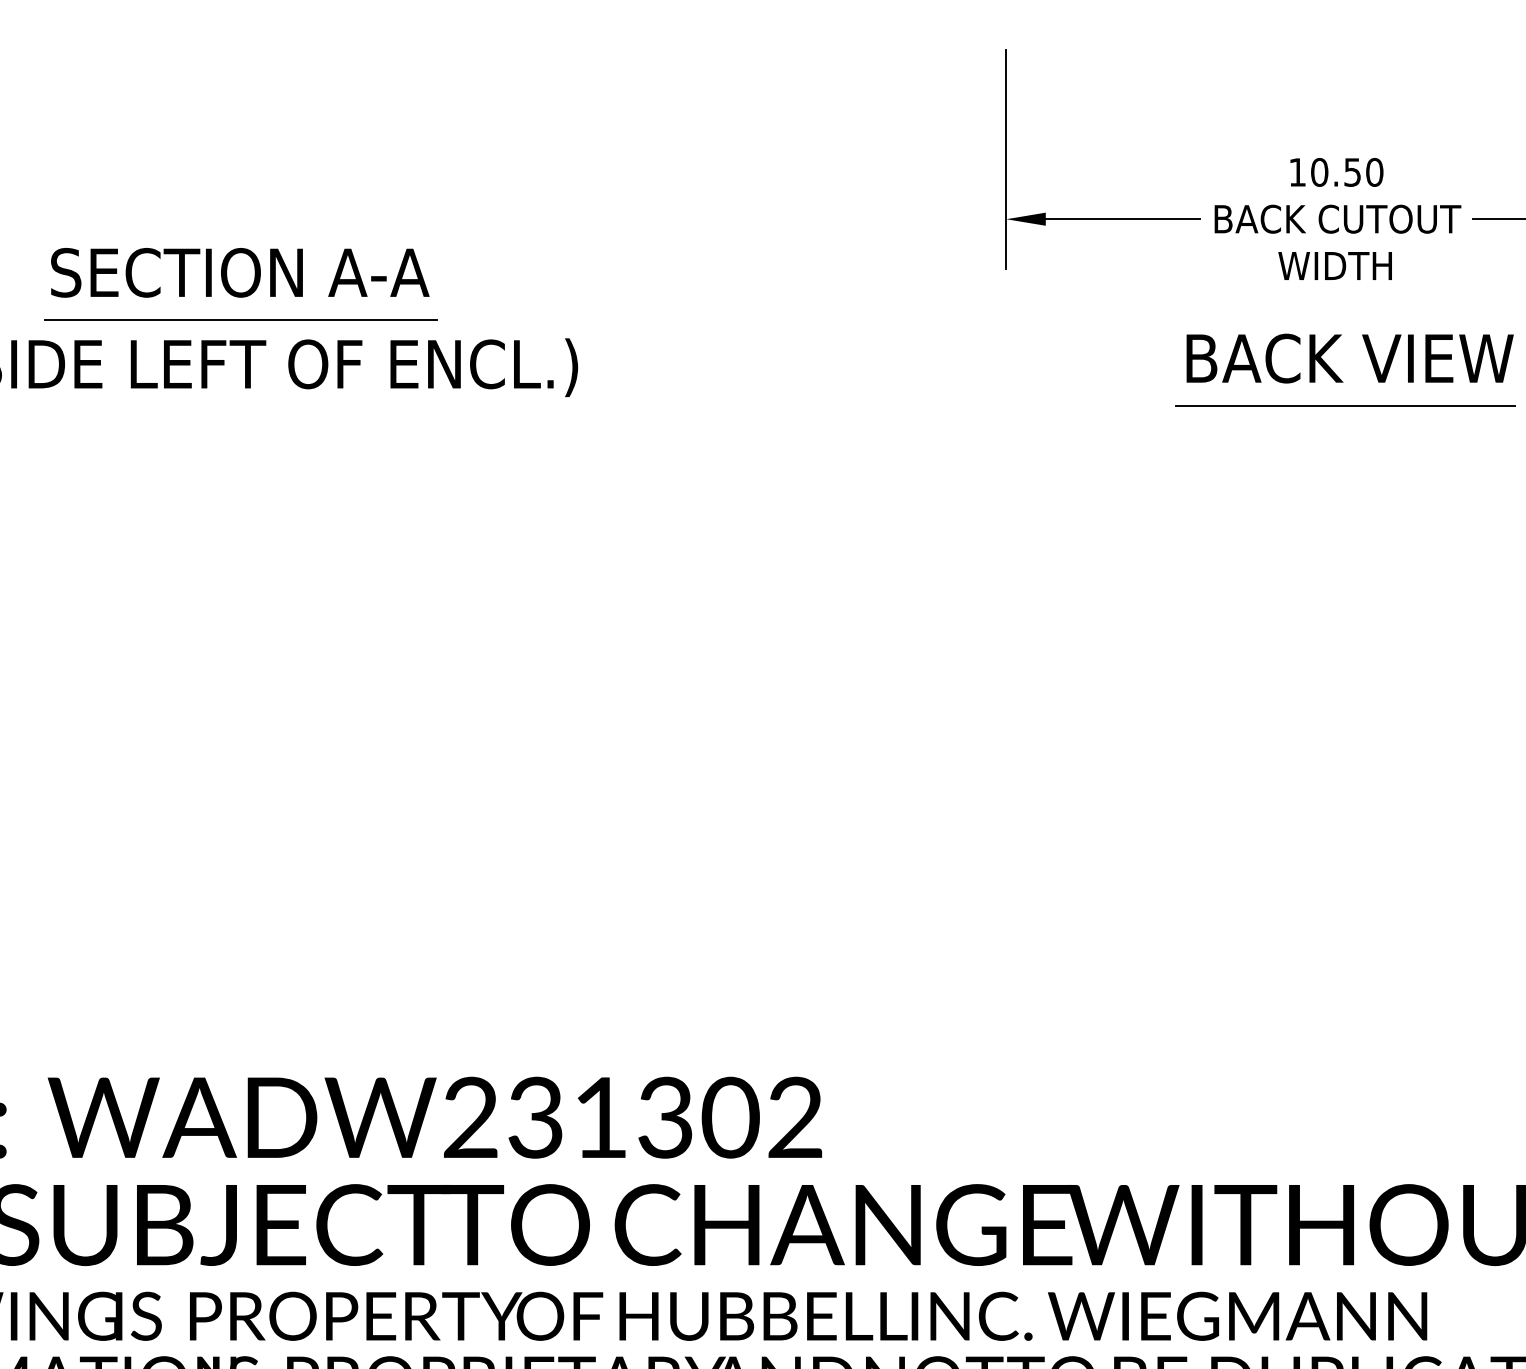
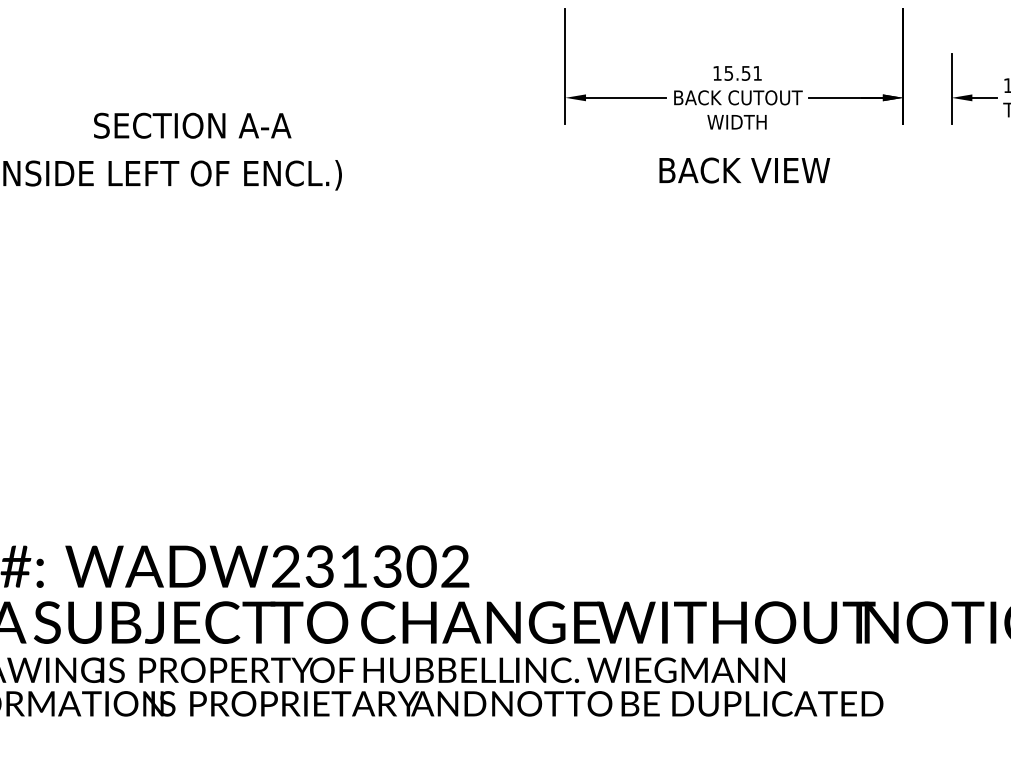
text: (1347, 170) -> (743, 72), 10.50 -> 15.51
text: (239, 272) -> (192, 125), moved
line: (239, 320) -> (165, 150), removed
line: (1343, 406) -> (741, 195), removed

